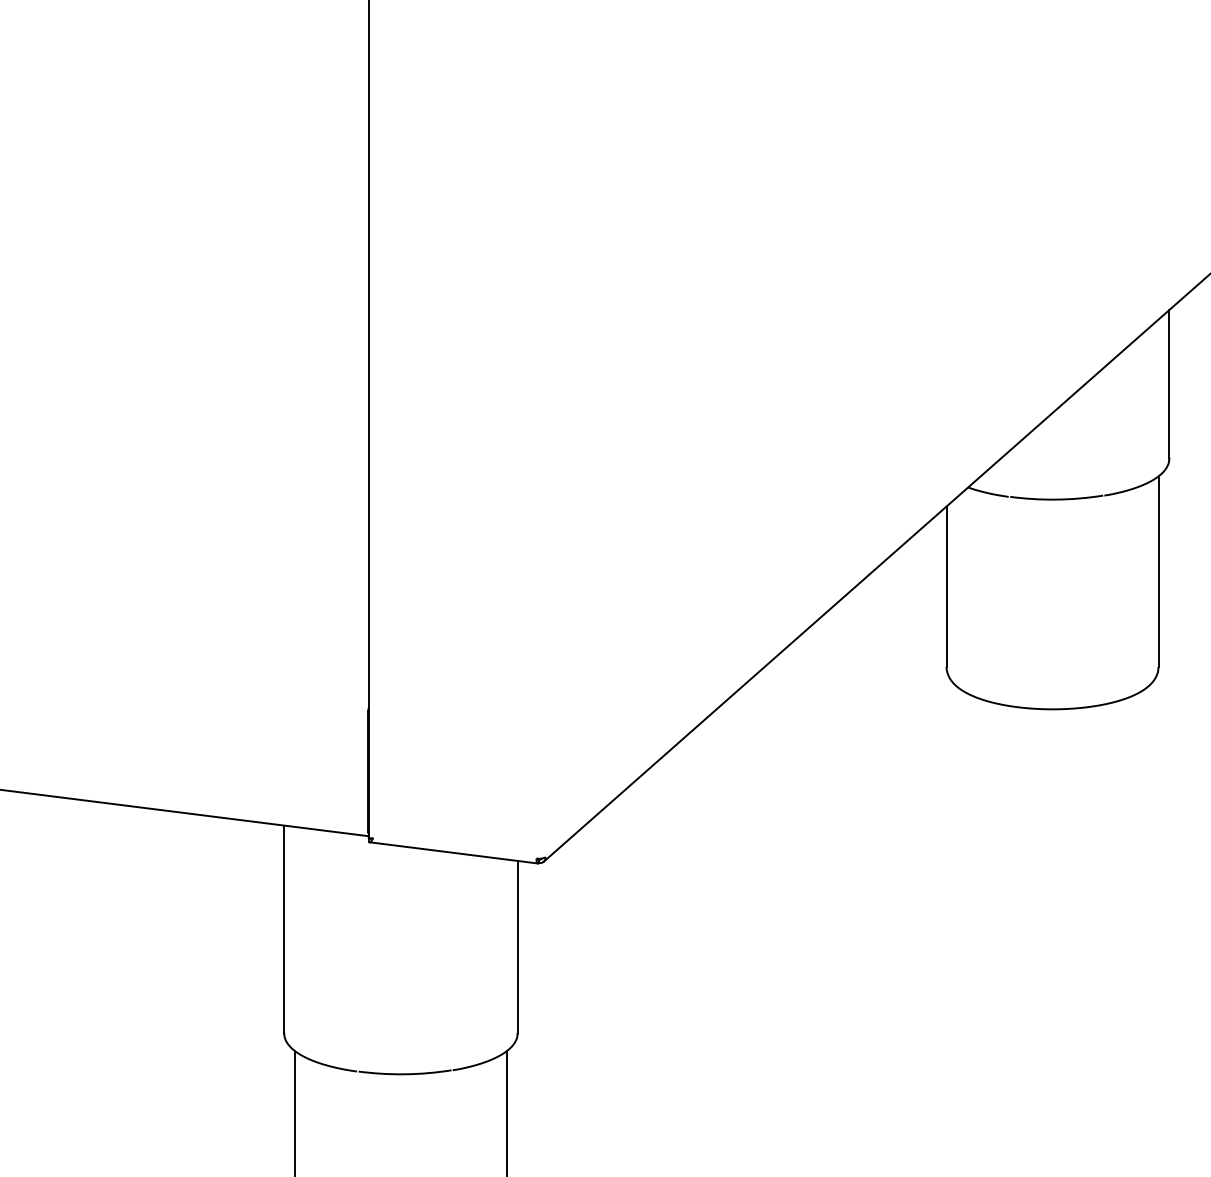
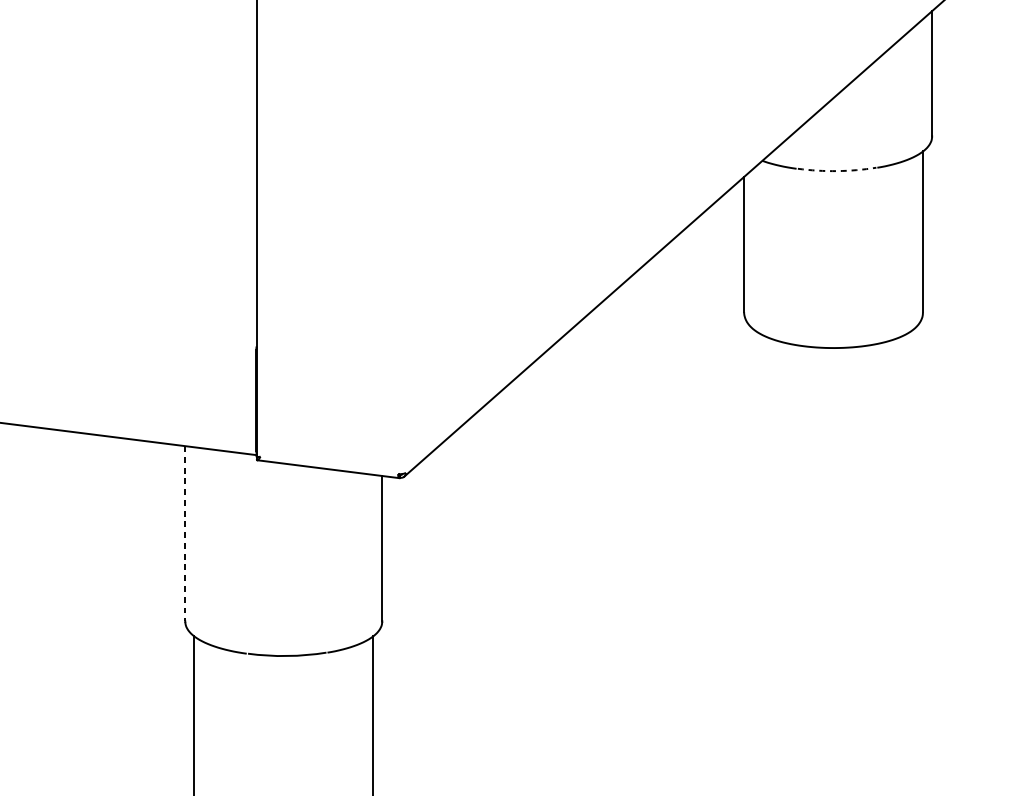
arc: (1056, 499) -> (836, 171), solid -> dashed
line: (284, 929) -> (185, 533), solid -> dashed

